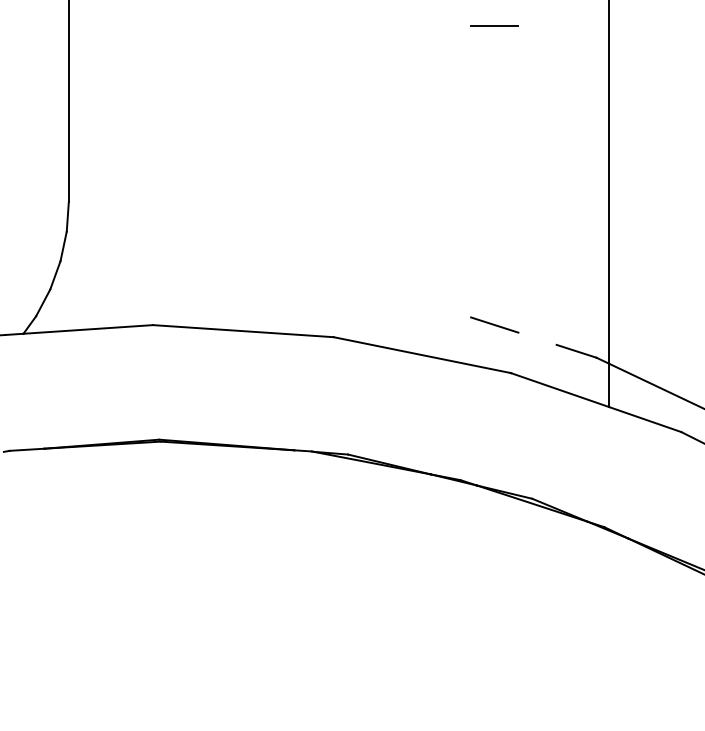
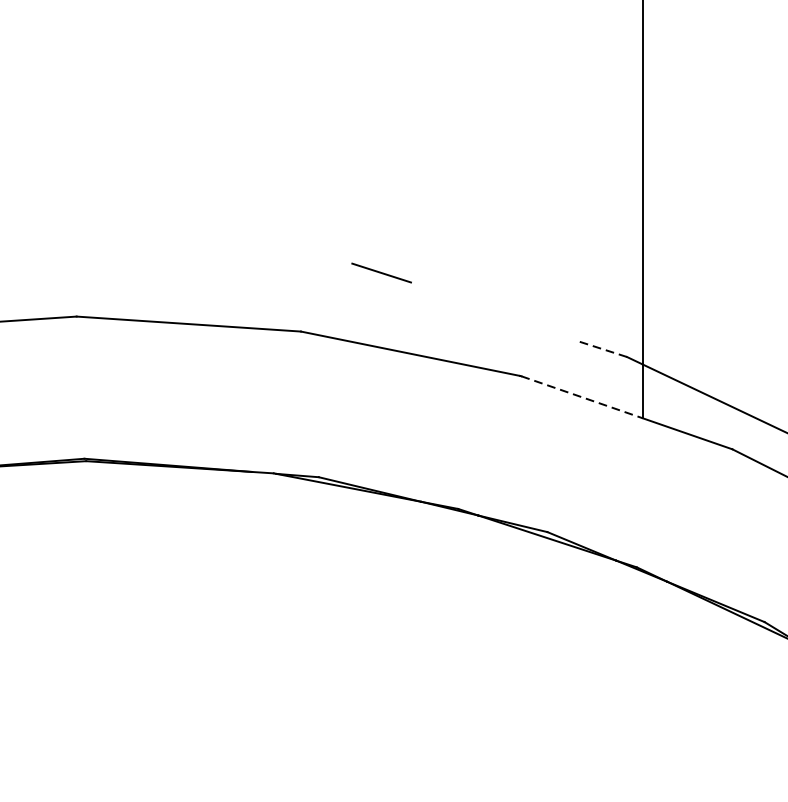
line: (494, 324) -> (381, 272), moved
line: (576, 351) -> (602, 349), solid -> dashed
line: (560, 390) -> (582, 397), solid -> dashed

